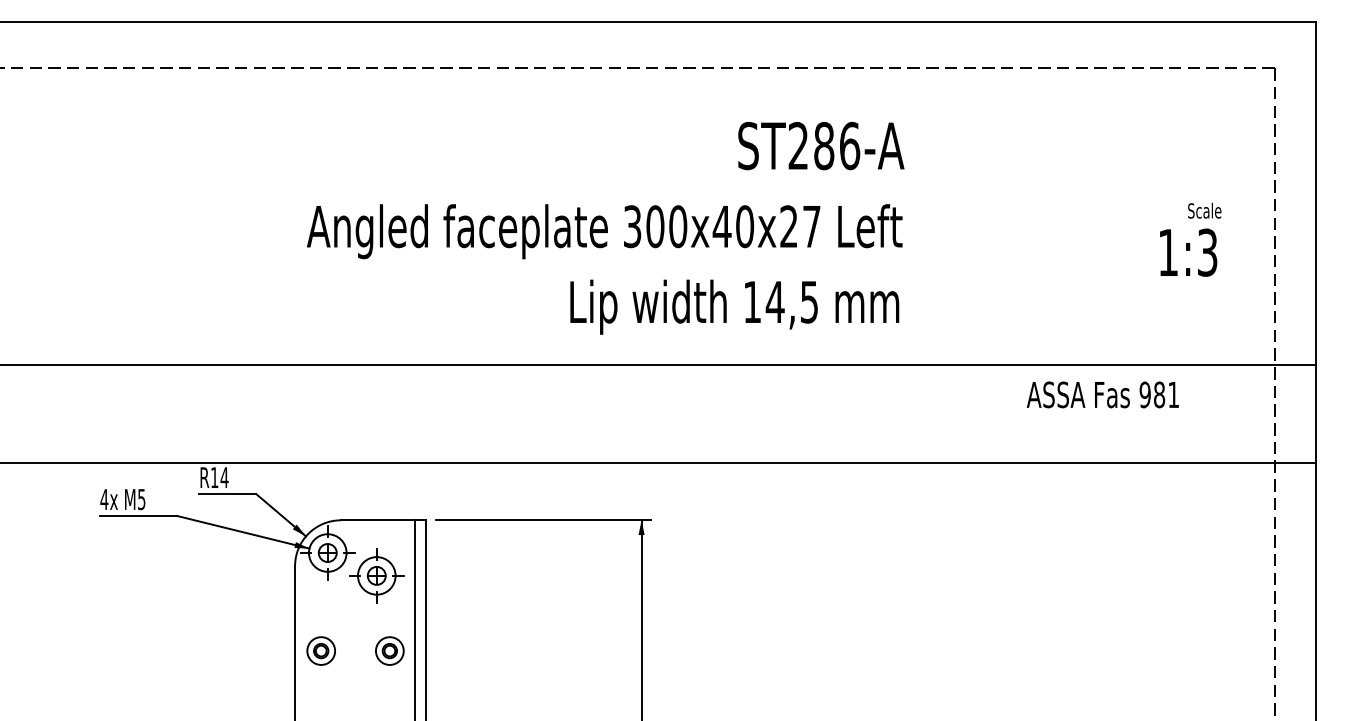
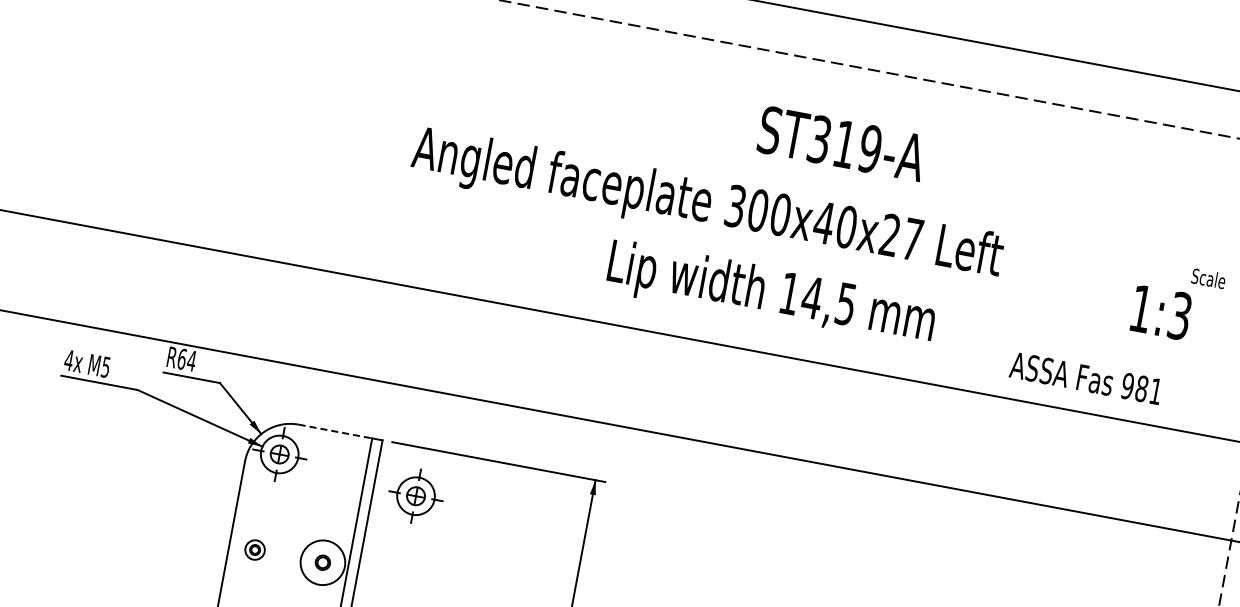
text: (824, 145) -> (845, 143), ST286-A -> ST319-A
text: (604, 231) -> (707, 205), moved
text: (1188, 252) -> (1161, 312), moved
text: (734, 306) -> (771, 294), moved
text: (1102, 394) -> (1085, 377), moved
text: (214, 477) -> (181, 359), R14 -> R64
line: (378, 520) -> (335, 431), solid -> dashed
part: (376, 575) -> (415, 495), moved
part: (320, 650) -> (254, 549), size x0.7
circle: (389, 650) -> (322, 562), size x1.6

